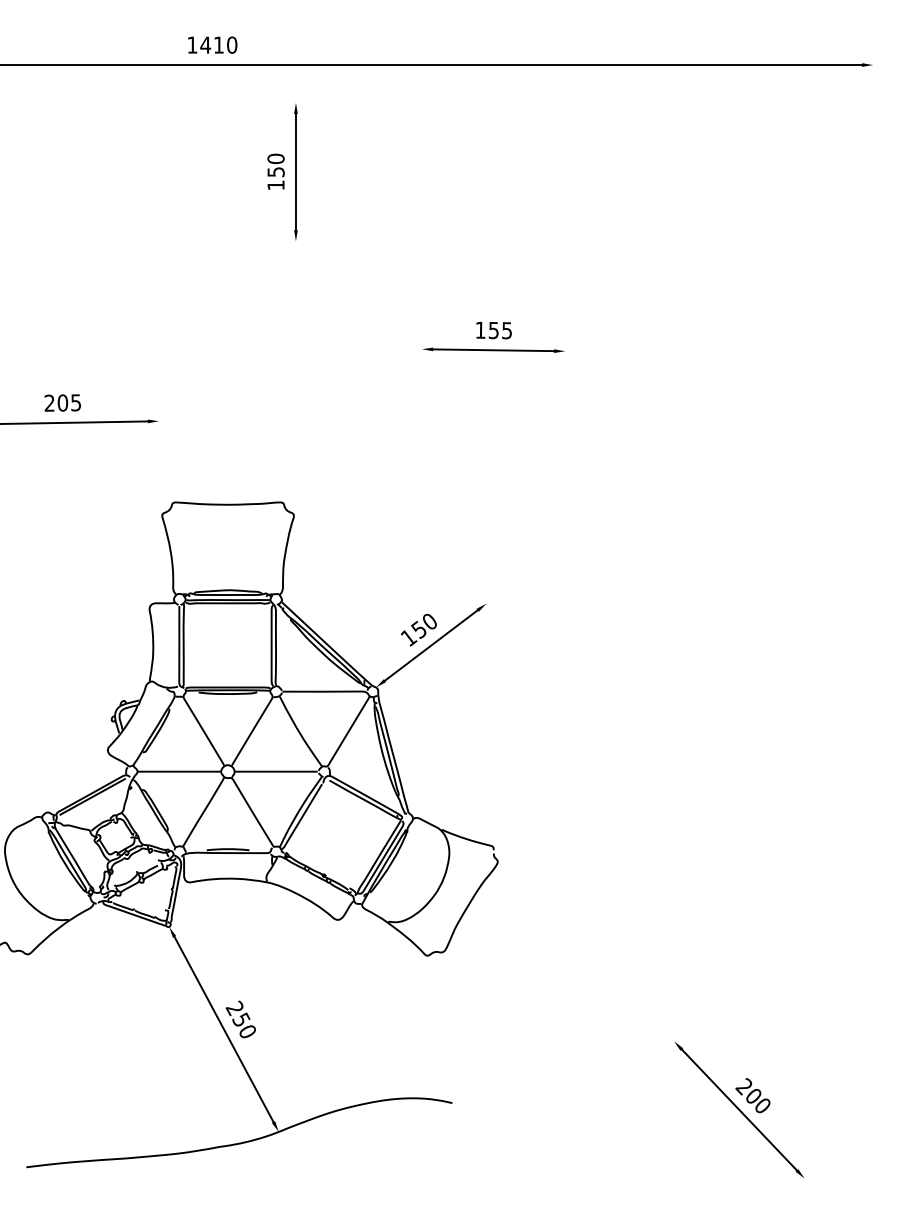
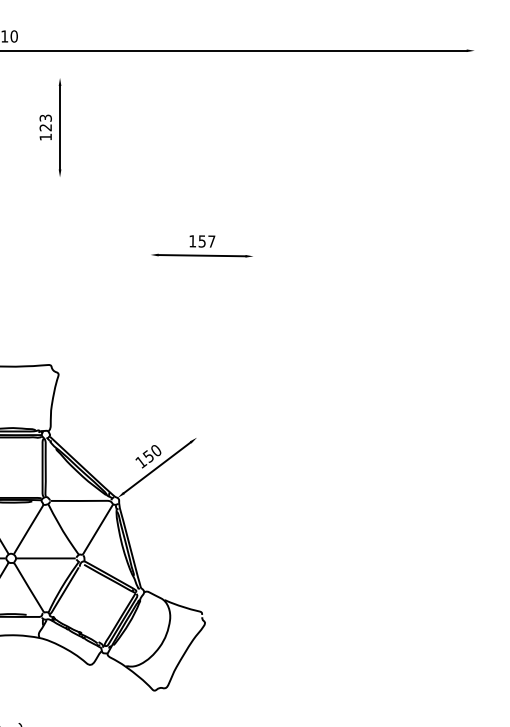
text: (275, 165) -> (45, 122), 150 -> 123
text: (507, 330) -> (212, 241), 155 -> 157

